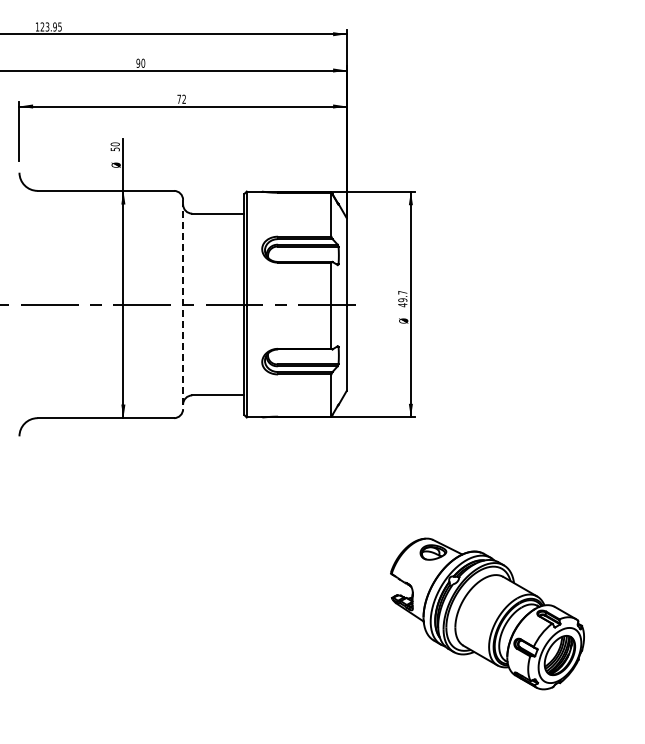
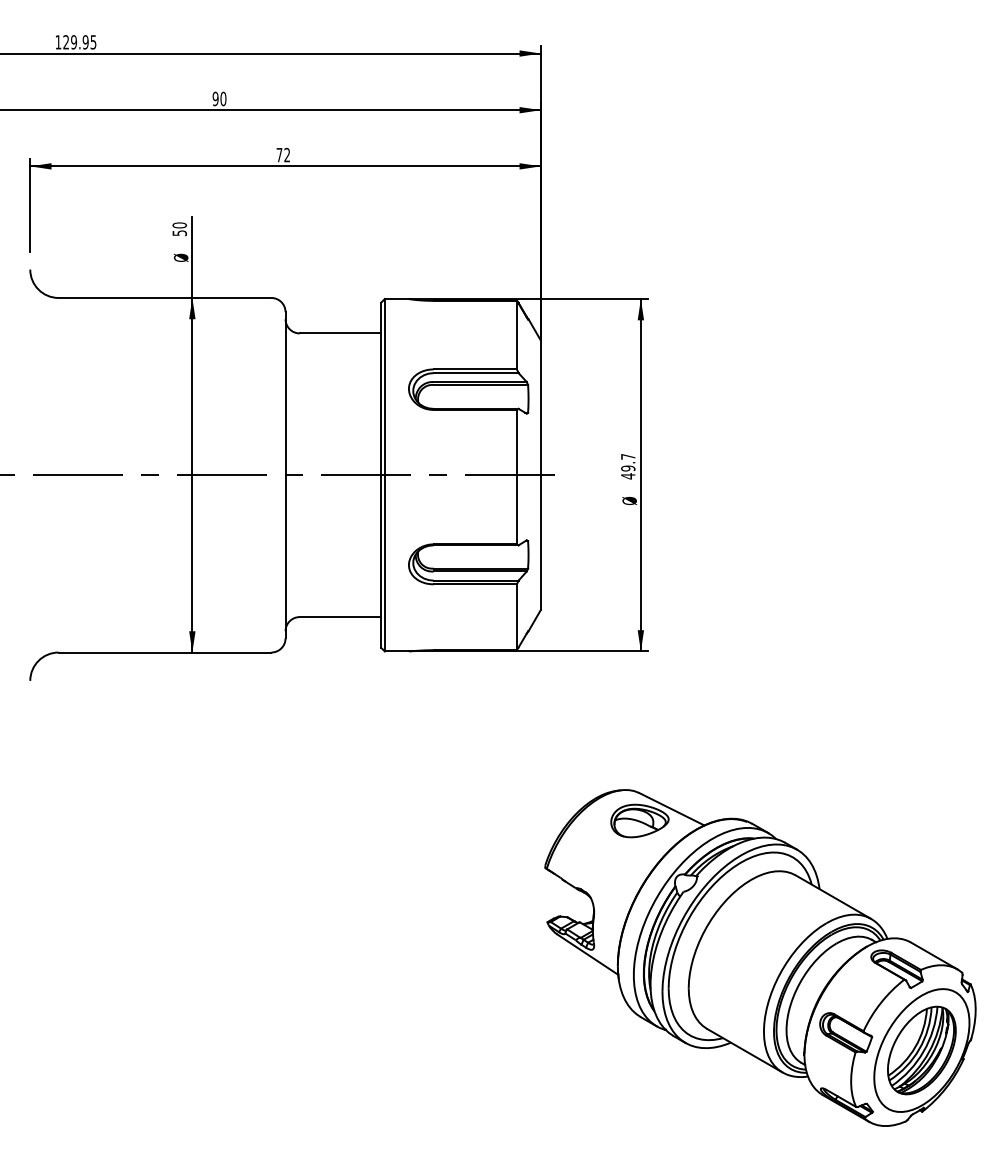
text: (47, 26) -> (73, 41), 123.95 -> 129.95
line: (183, 304) -> (286, 475), dashed -> solid
part: (487, 613) -> (760, 957), size x1.43

